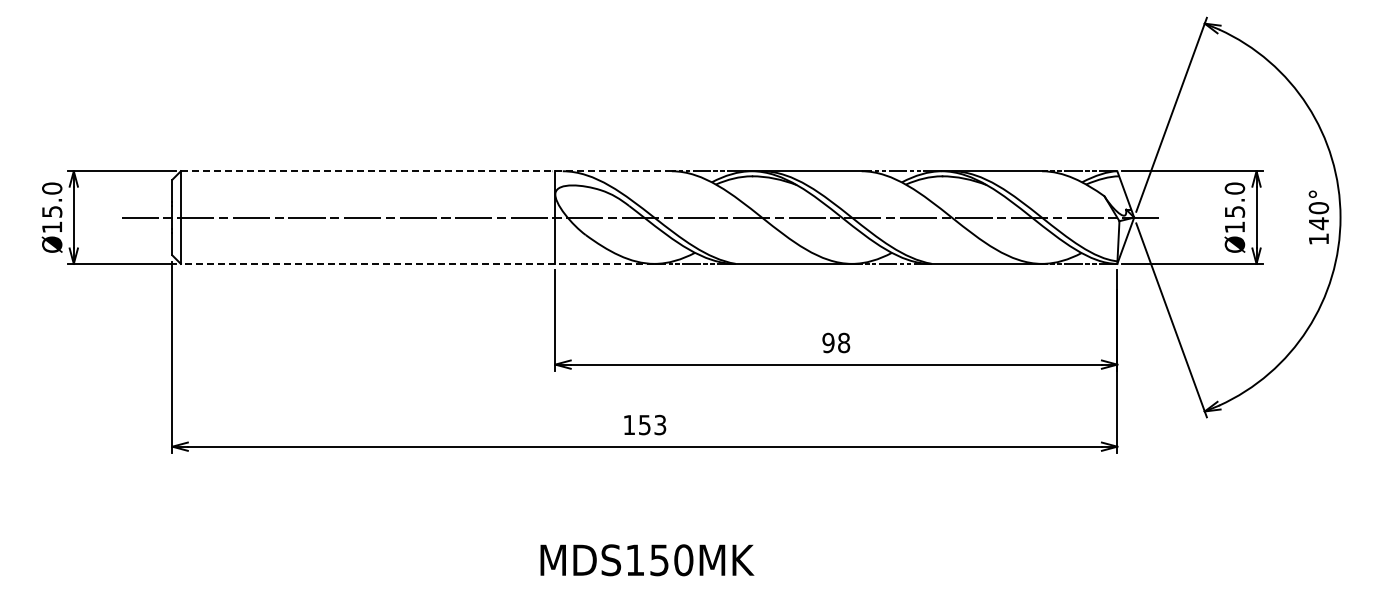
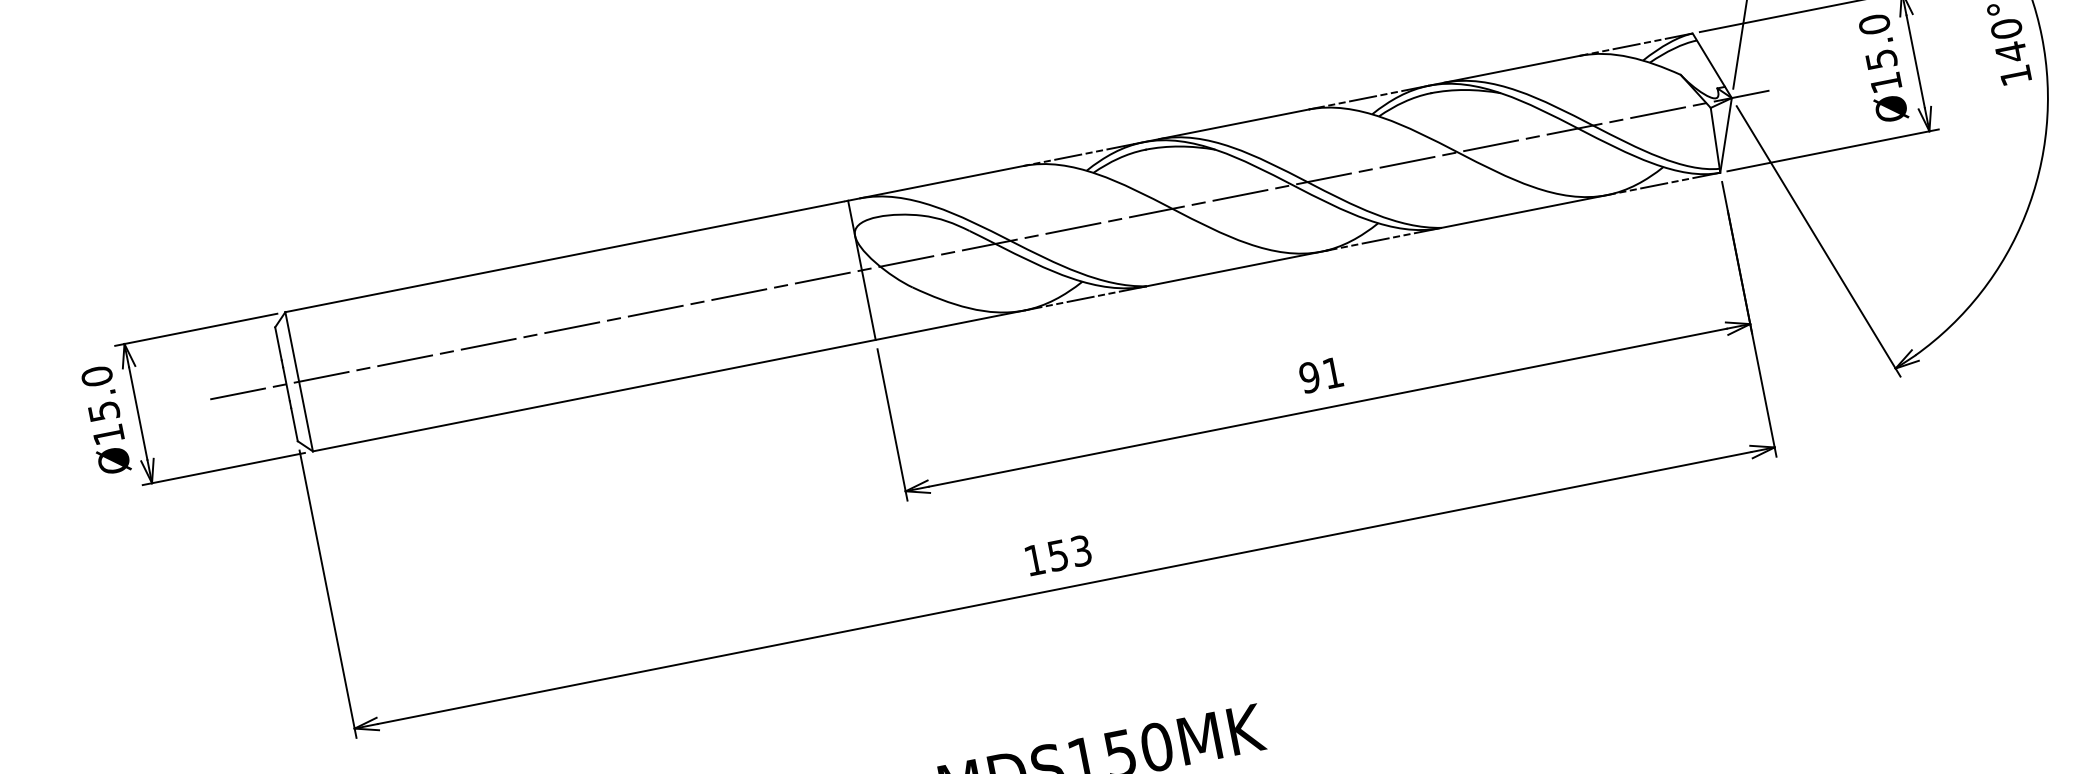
line: (426, 171) -> (654, 239), dashed -> solid
line: (417, 263) -> (668, 380), dashed -> solid
text: (844, 342) -> (1333, 372), 98 -> 91

